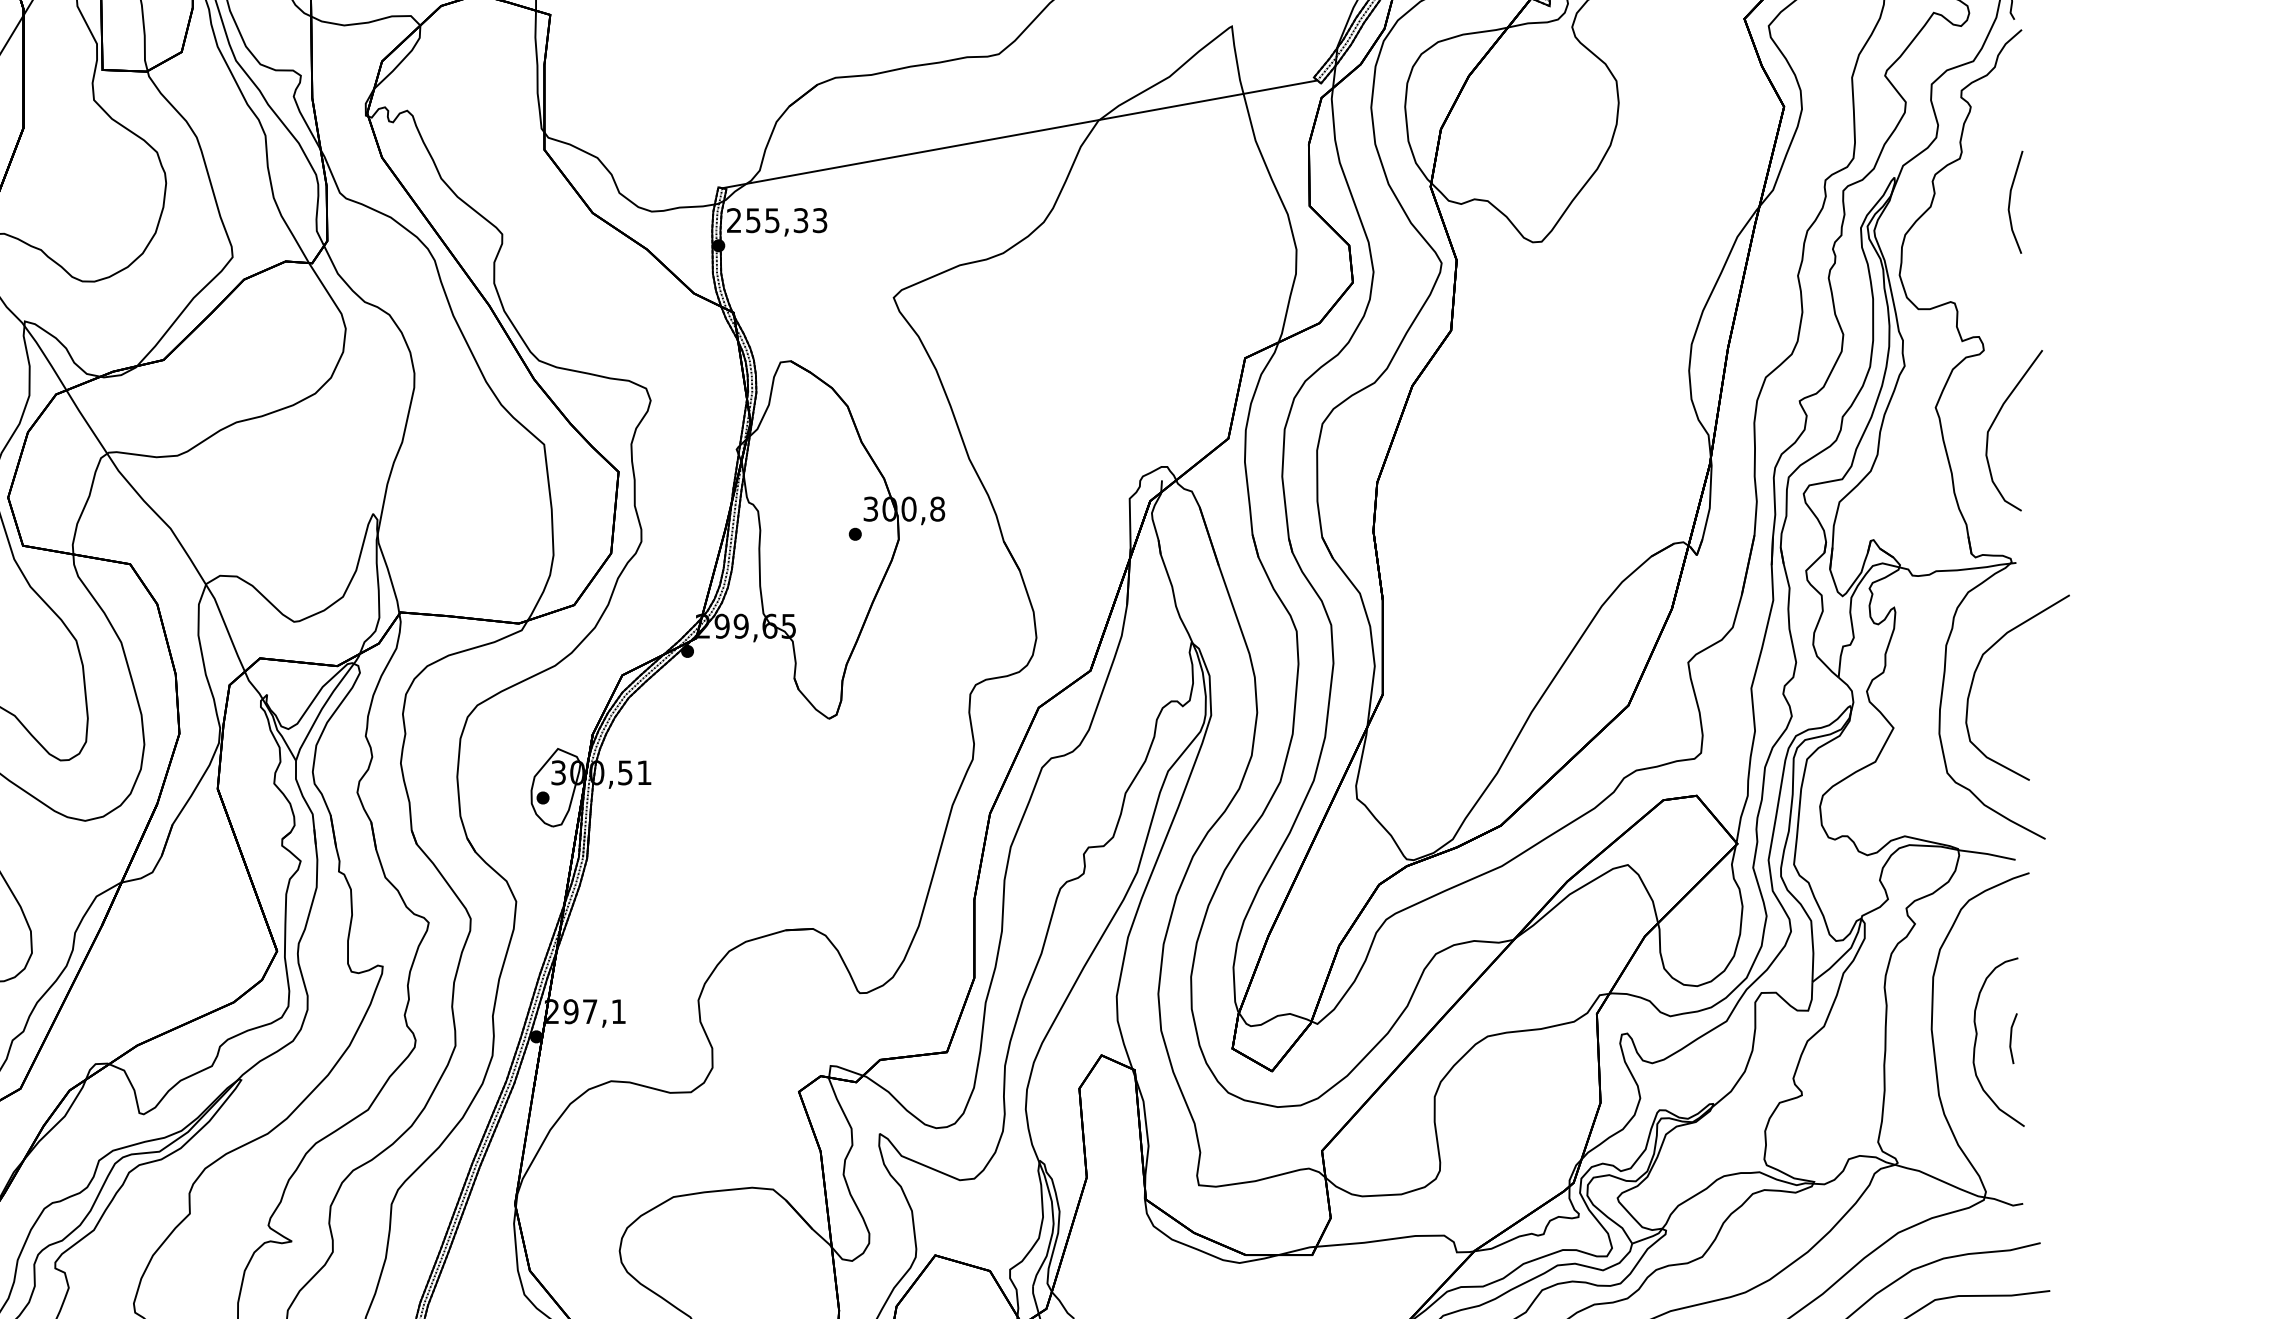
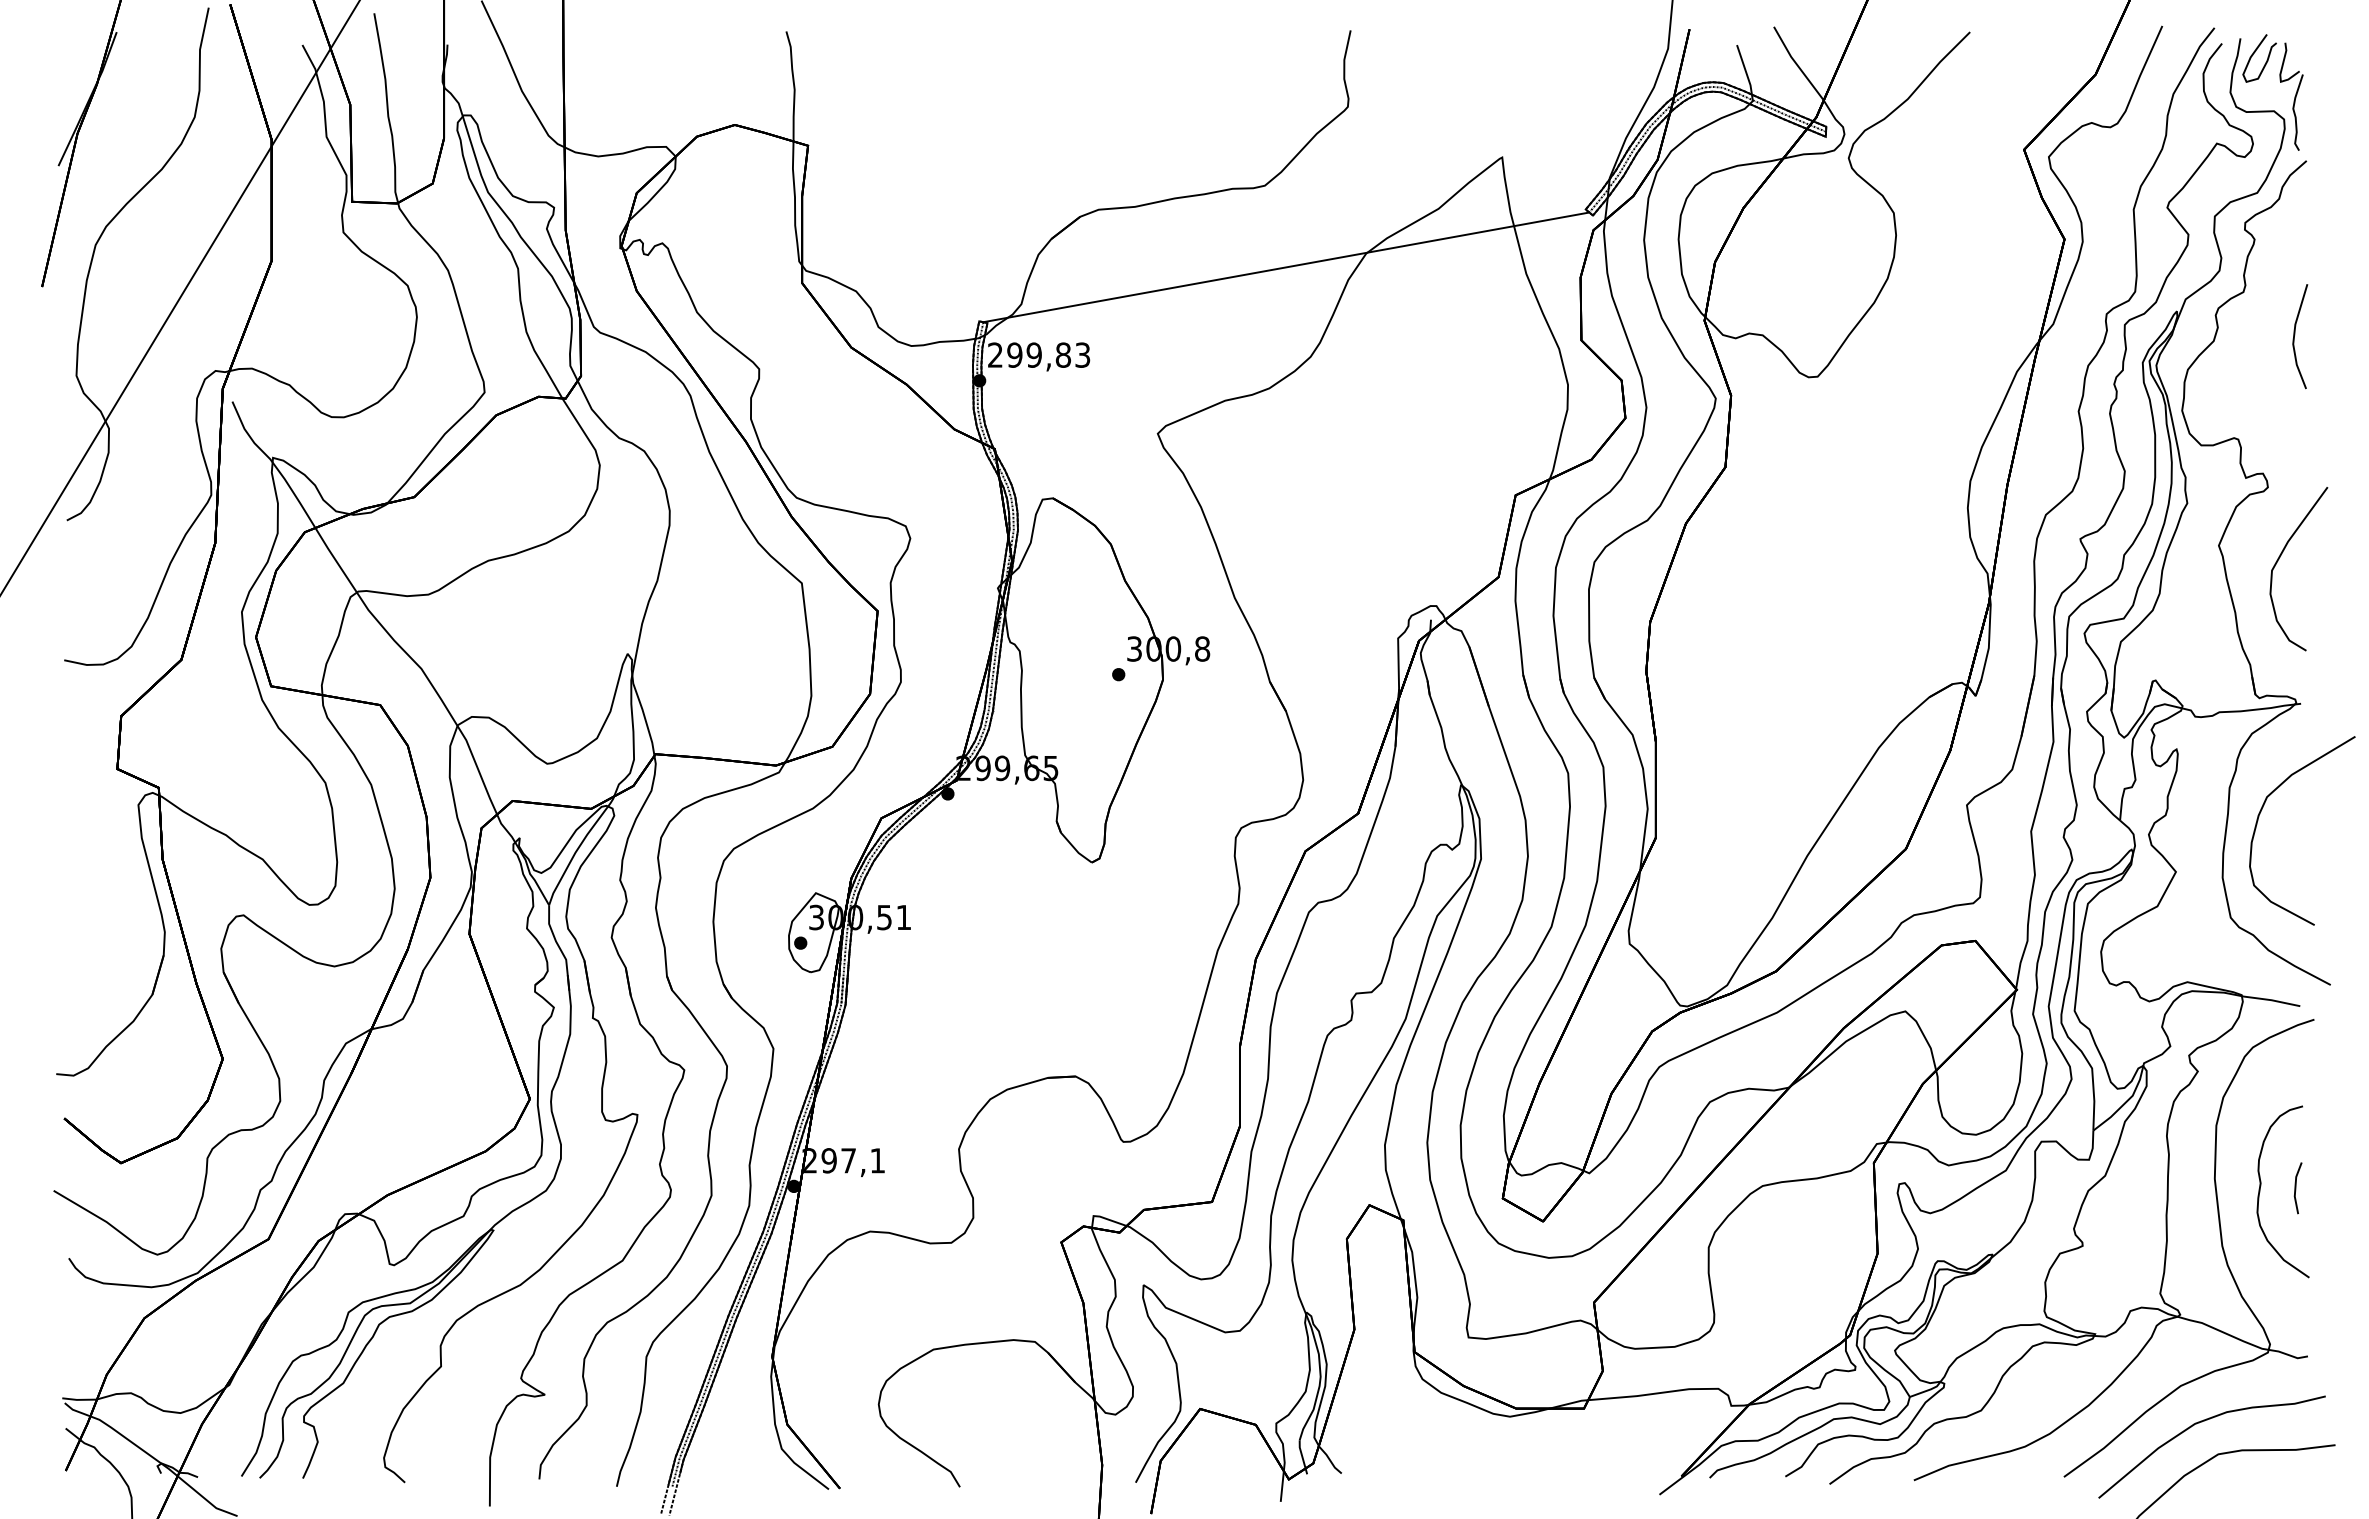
text: (777, 219) -> (1039, 354), 255,33 -> 299,83

